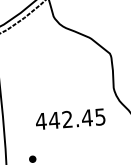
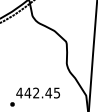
text: (69, 118) -> (37, 92), moved

